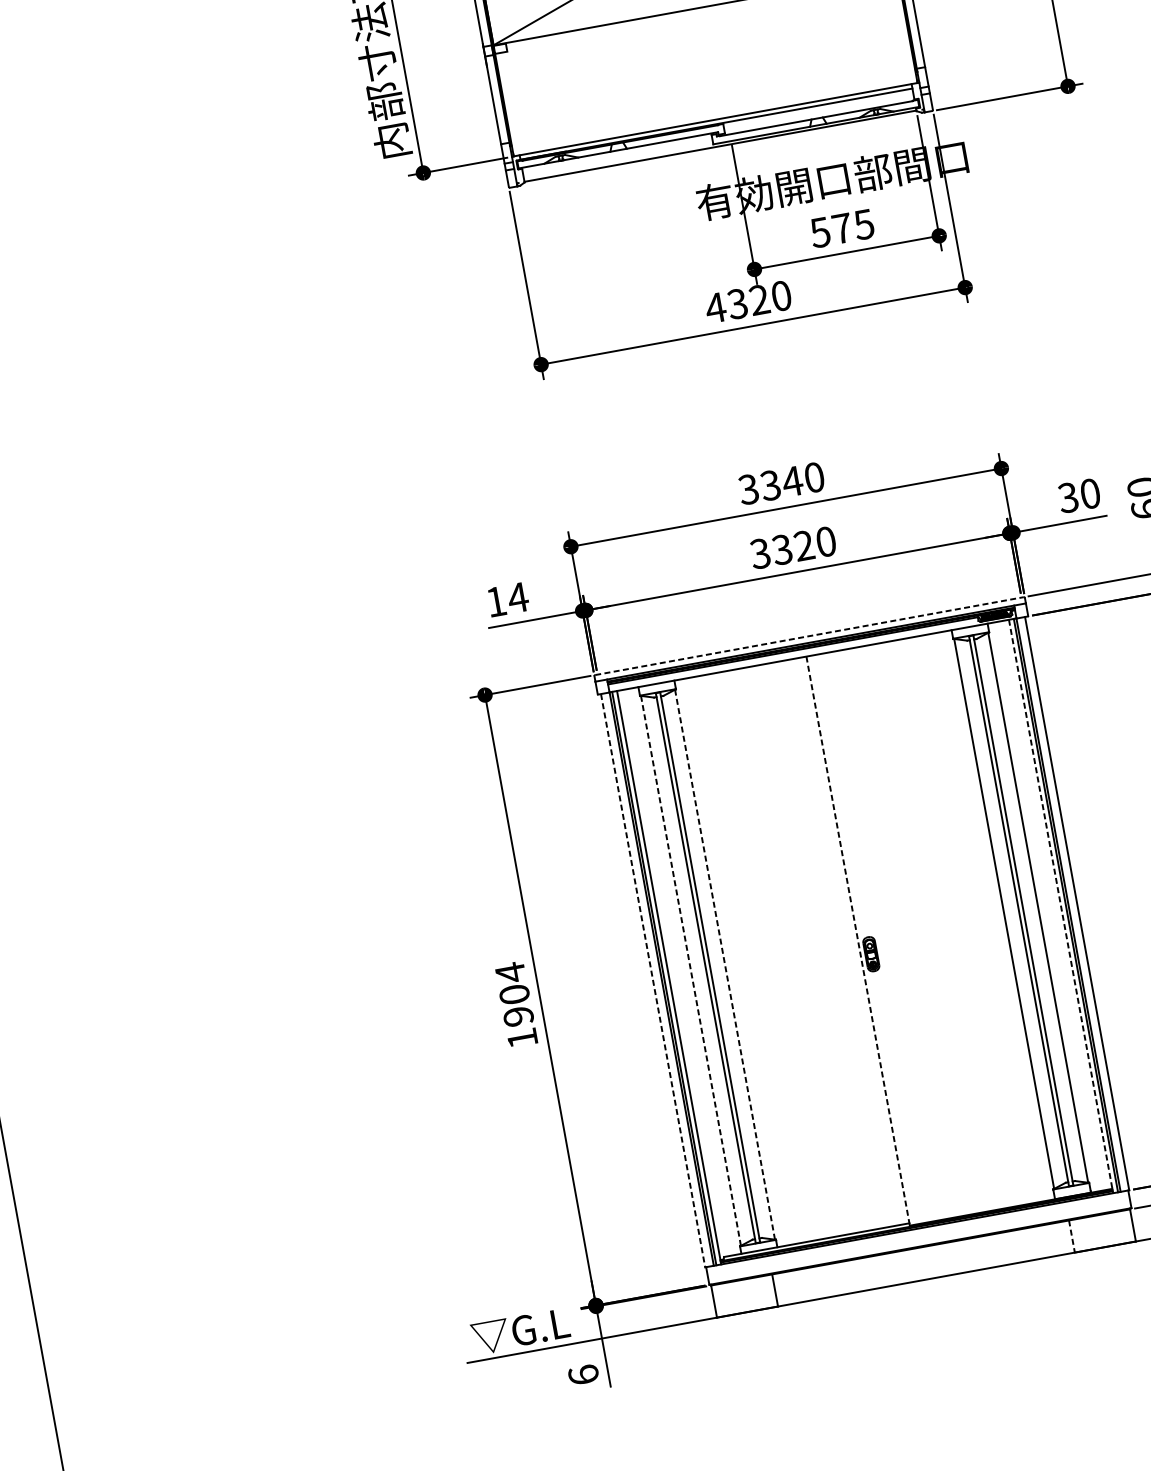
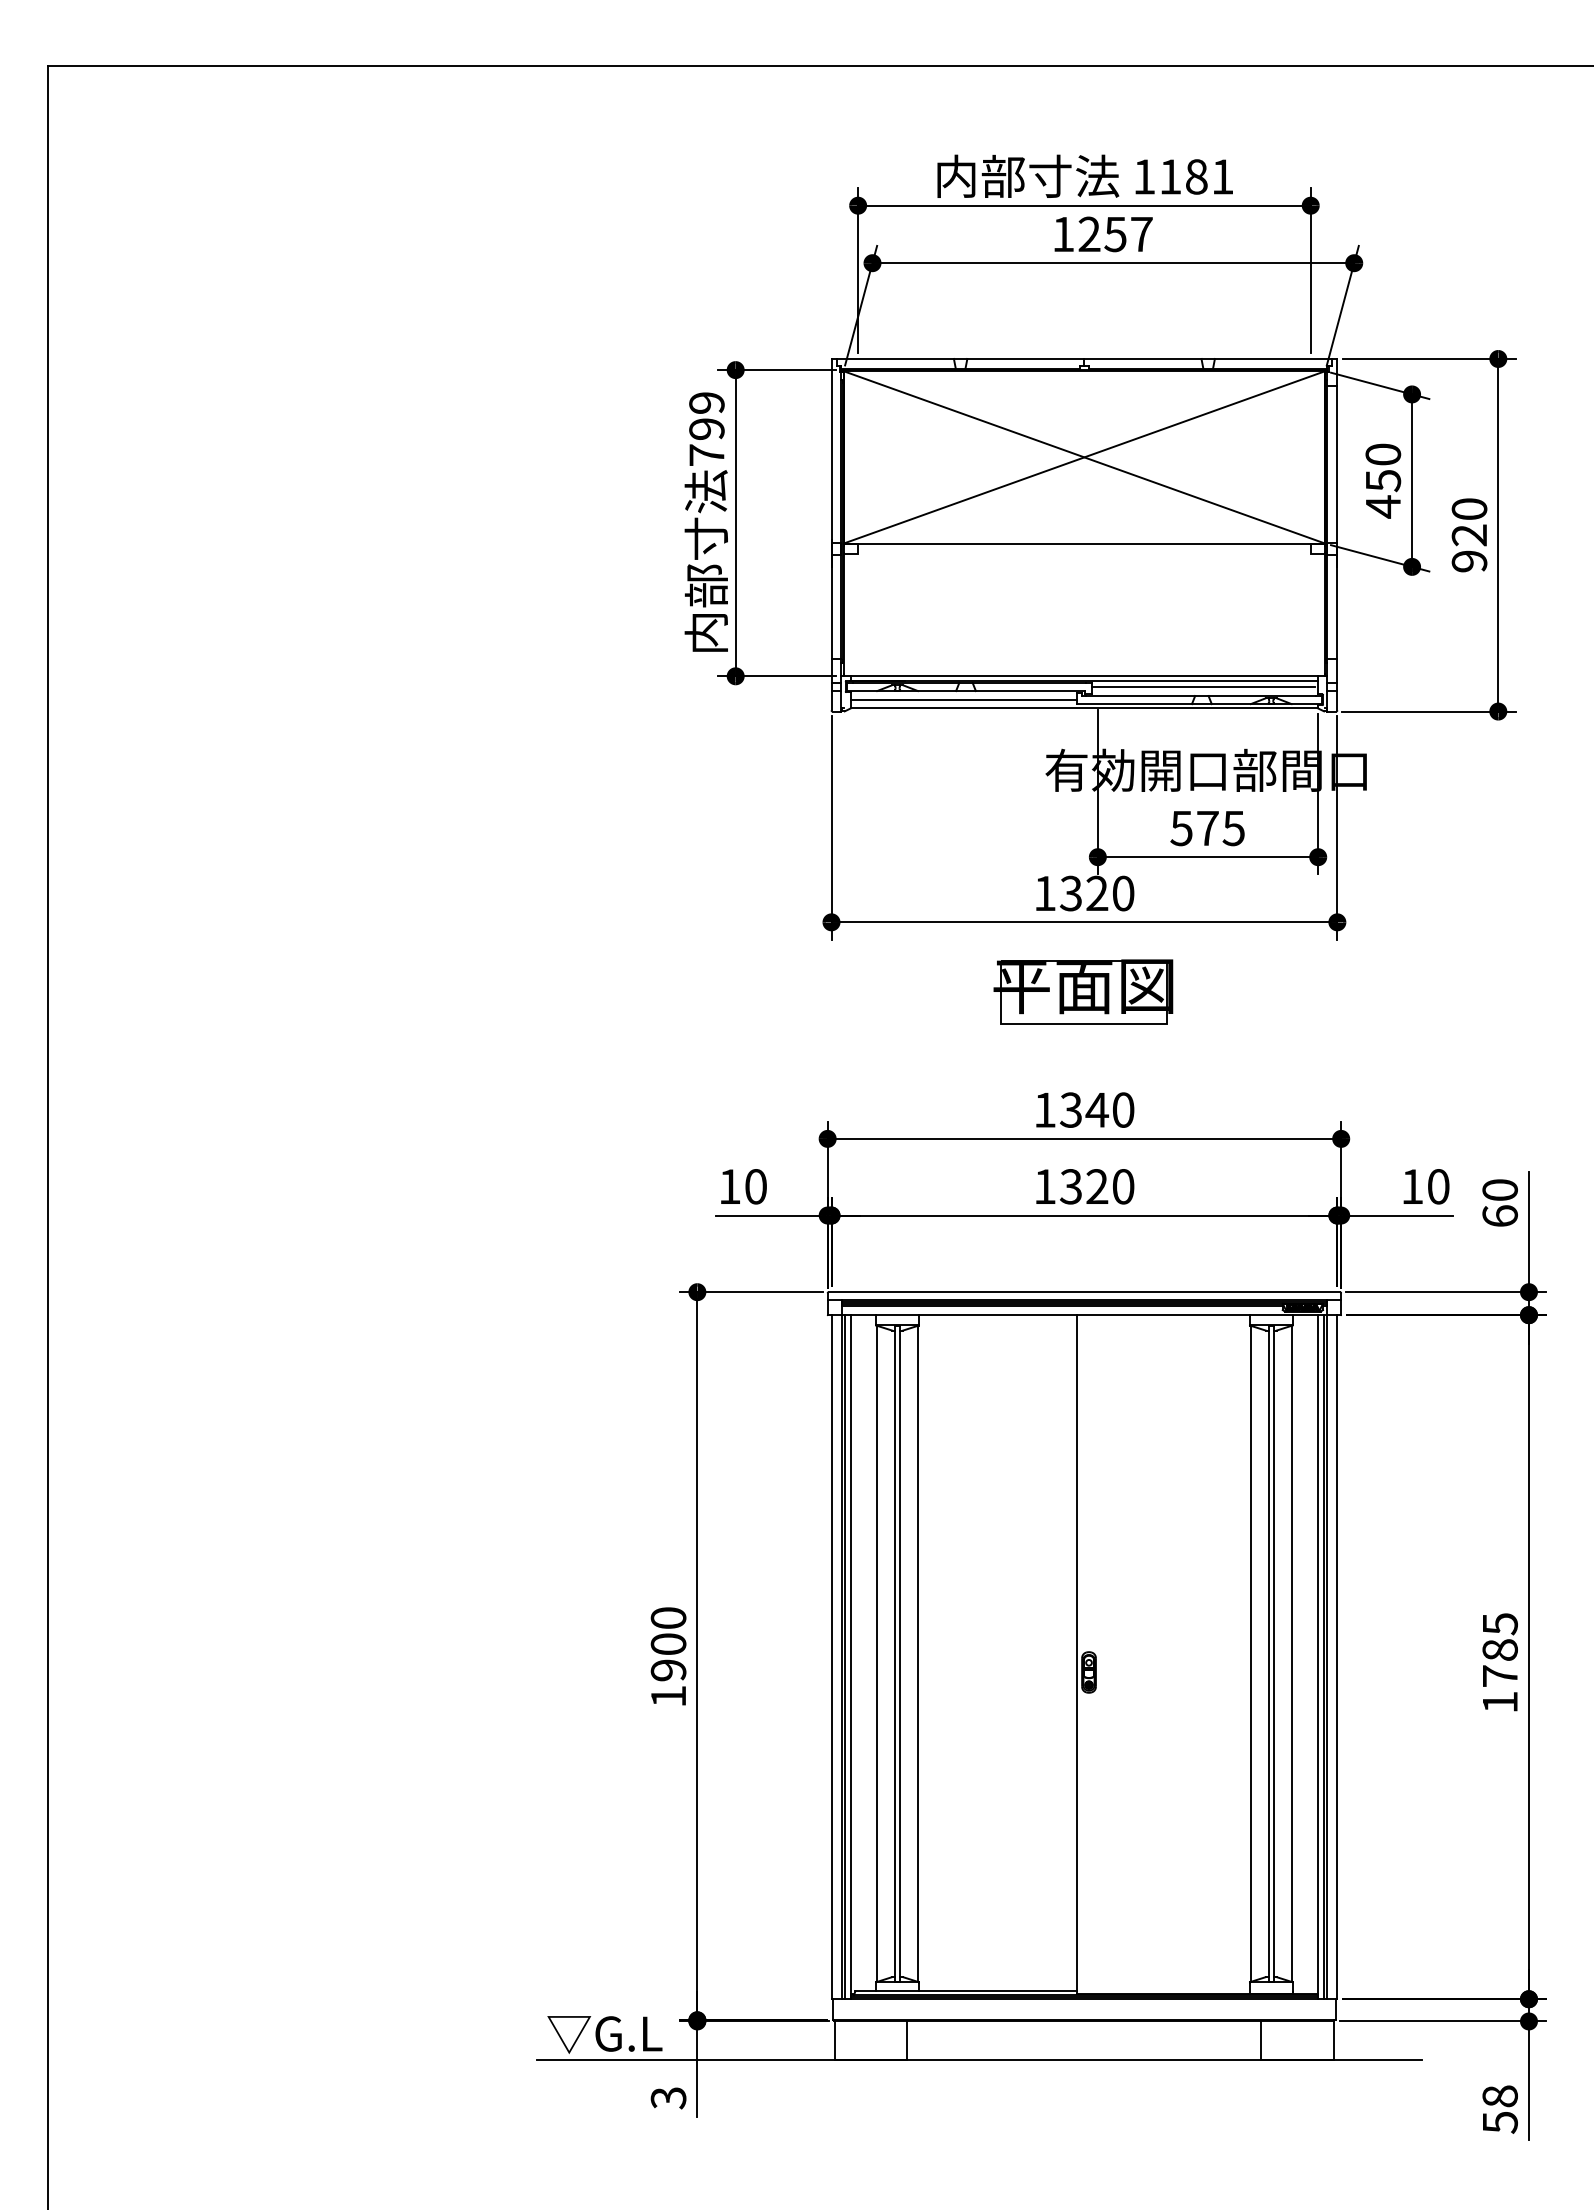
line: (817, 110) -> (1203, 686), added
line: (617, 157) -> (963, 699), added
text: (715, 308) -> (1044, 893), 4320 -> 1320
part: (762, 384) -> (1083, 991), added
text: (748, 489) -> (1044, 1109), 3340 -> 1340
text: (1067, 497) -> (1411, 1186), 30 -> 10
text: (759, 553) -> (1044, 1186), 3320 -> 1320
text: (517, 597) -> (755, 1186), 14 -> 10
line: (809, 636) -> (1084, 1292), dashed -> solid
line: (1061, 906) -> (1318, 1657), dashed -> solid
line: (858, 941) -> (1076, 1655), dashed -> solid
line: (724, 965) -> (917, 1654), dashed -> solid
line: (691, 971) -> (877, 1654), dashed -> solid
text: (510, 973) -> (668, 1618), 1904 -> 1900
line: (653, 980) -> (831, 1657), dashed -> solid
line: (1072, 1237) -> (1261, 2041), dashed -> solid
text: (583, 1375) -> (668, 2098), 6 -> 3

